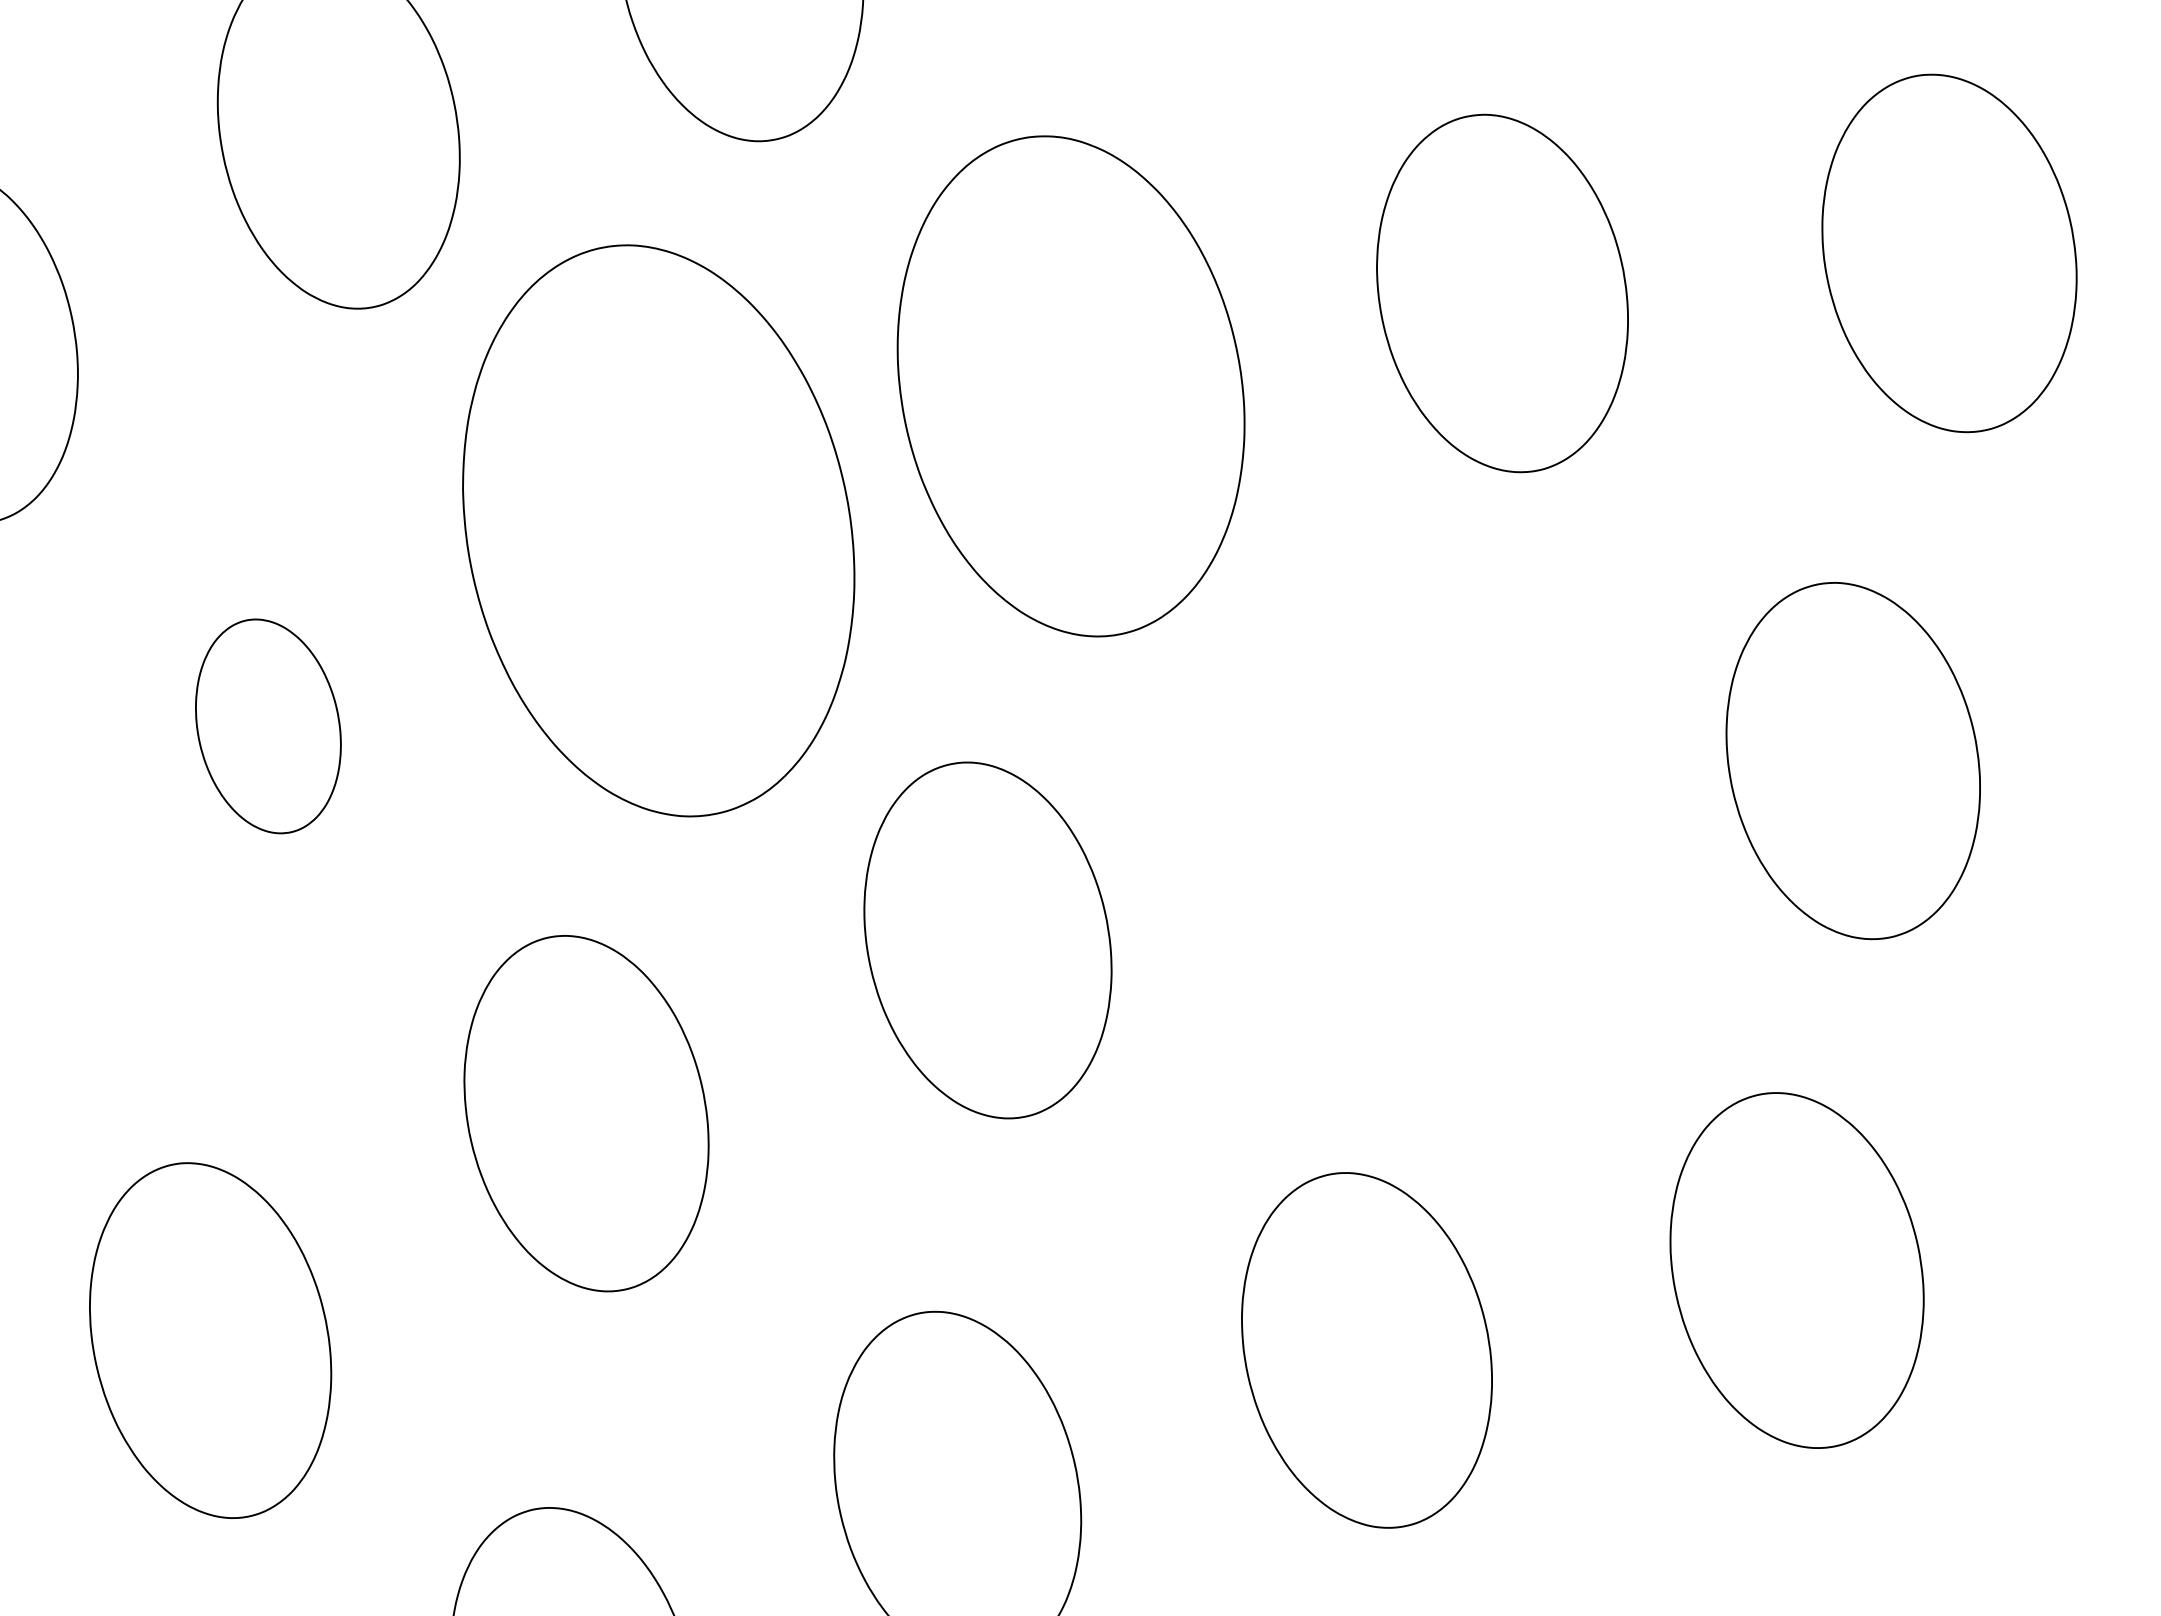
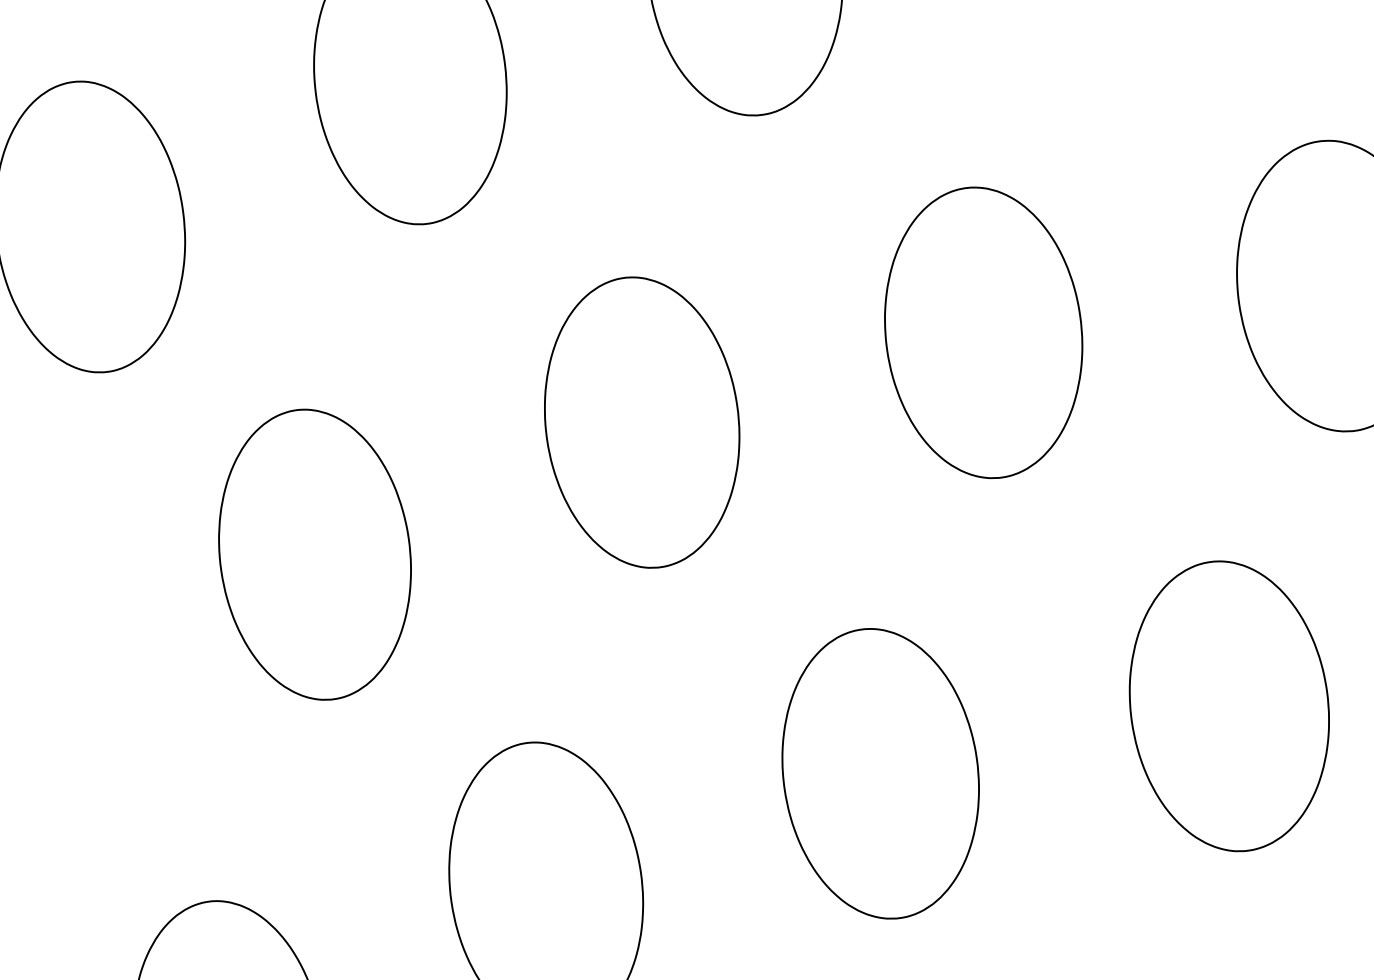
part: (1071, 385) -> (983, 332), size x0.71
part: (658, 530) -> (641, 422), size x0.62
part: (268, 726) -> (315, 554), size x1.67
part: (1411, 822) -> (1229, 706), added

